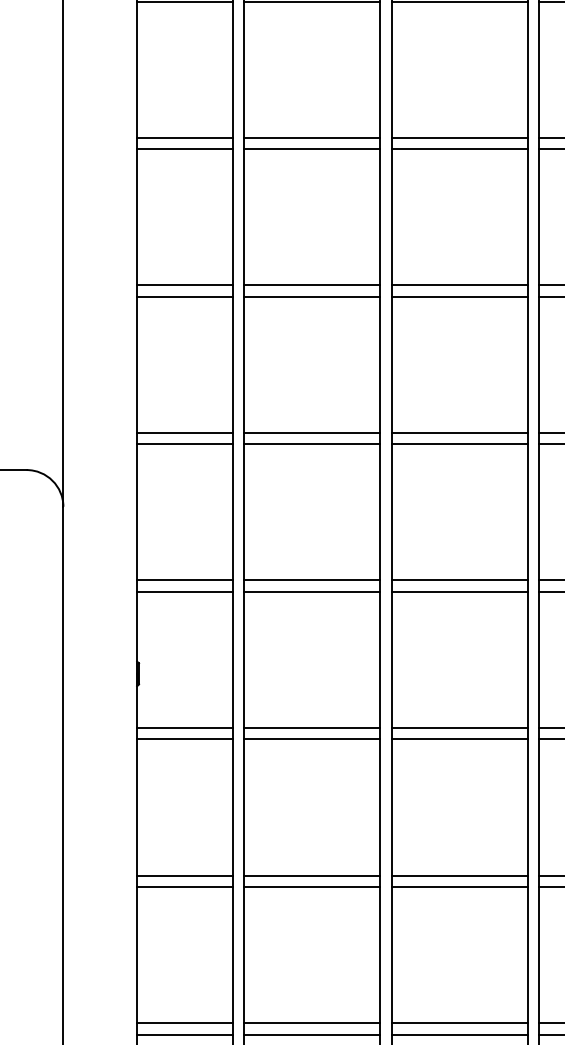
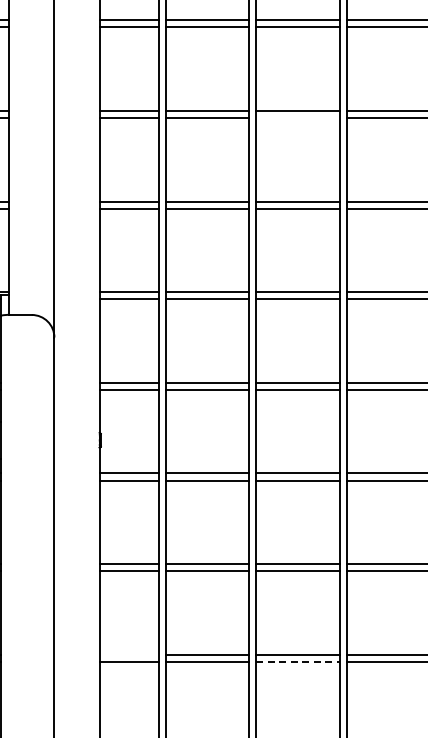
line: (459, 148) -> (297, 117), removed
line: (183, 1022) -> (128, 654), removed
line: (460, 1034) -> (298, 661), solid -> dashed

